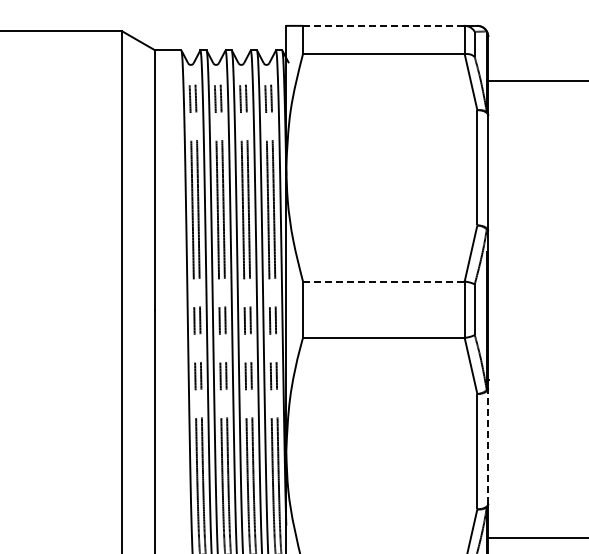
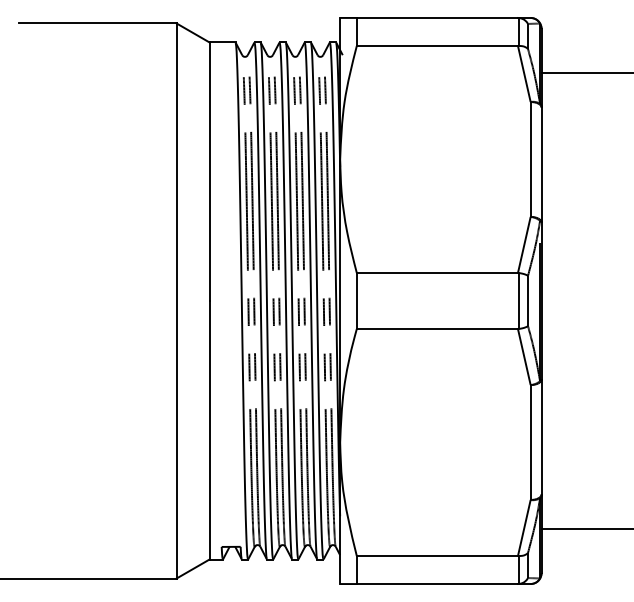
line: (383, 25) -> (437, 17), dashed -> solid
line: (383, 281) -> (437, 272), dashed -> solid
line: (488, 445) -> (541, 436), dashed -> solid

